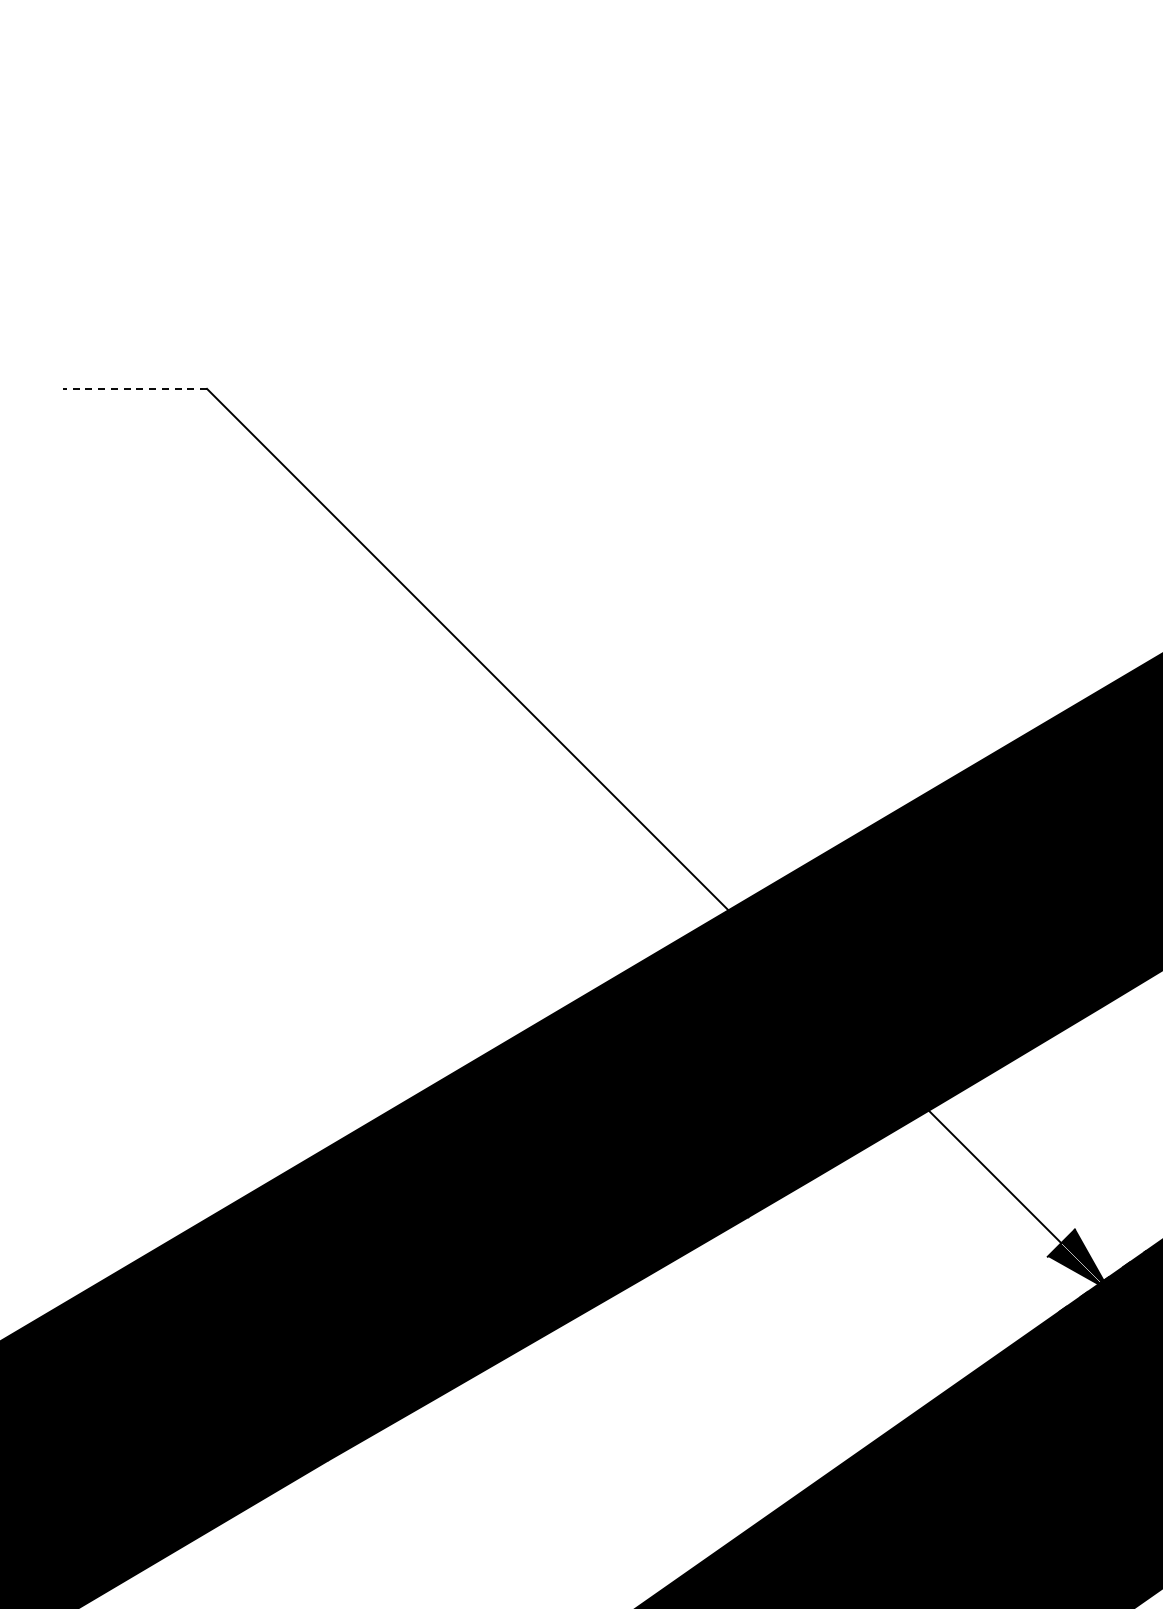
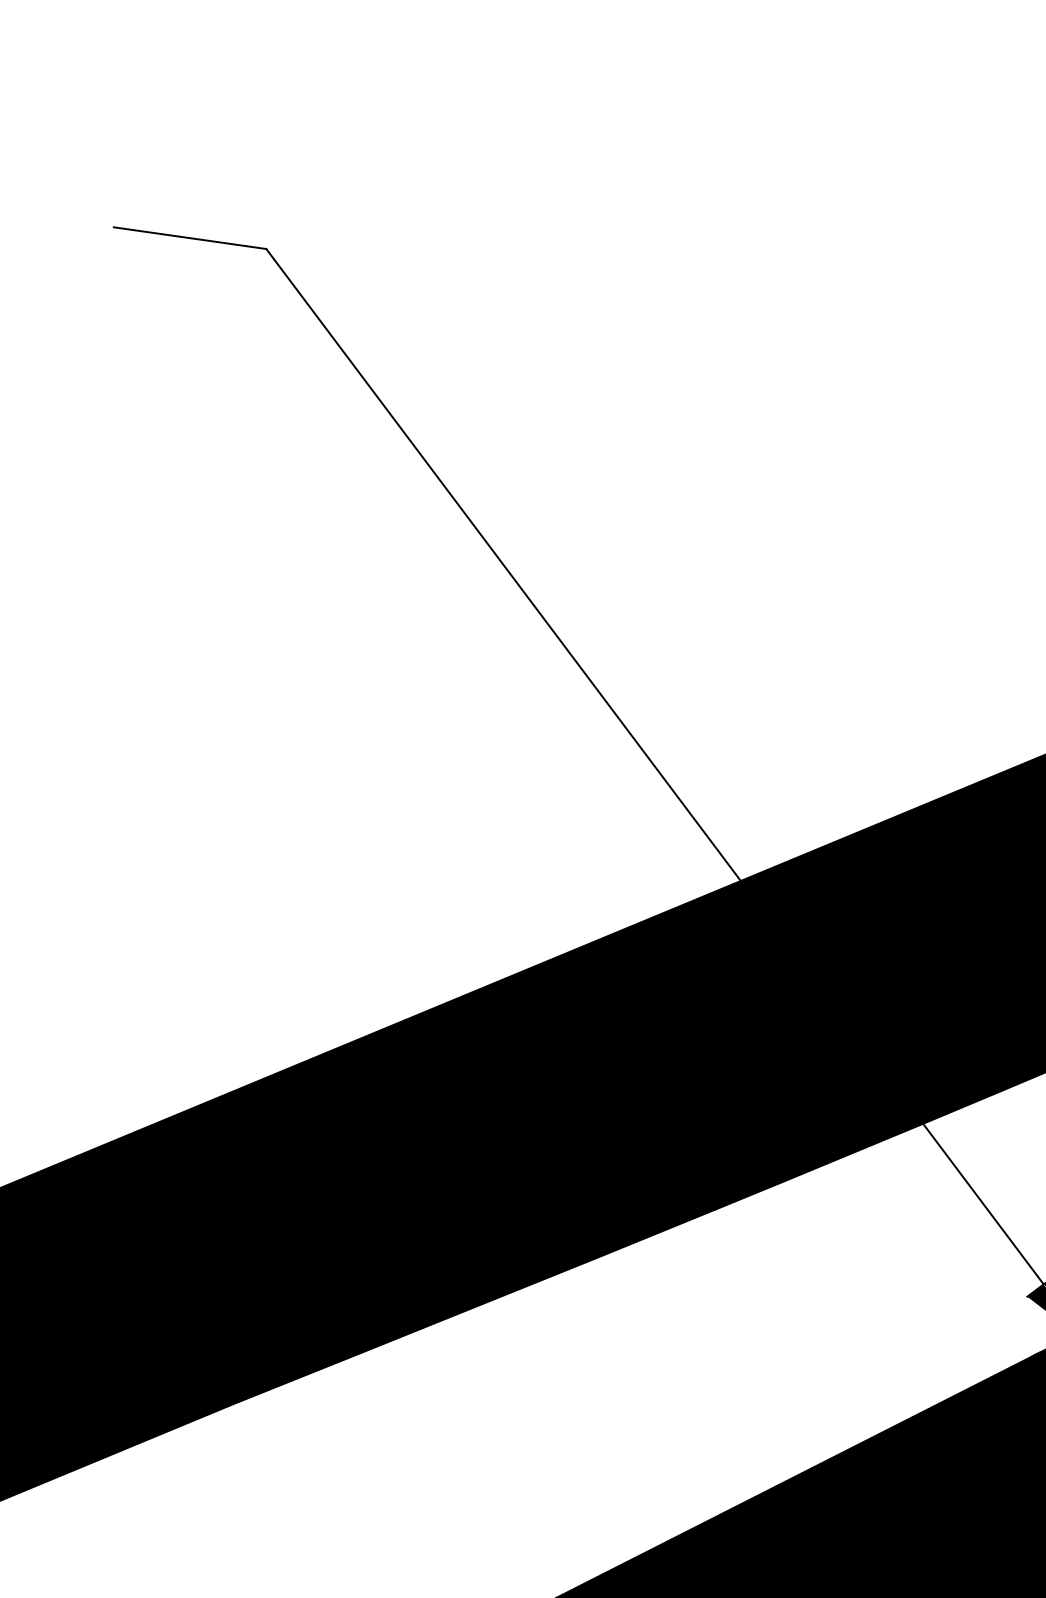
line: (135, 388) -> (190, 237), dashed -> solid

